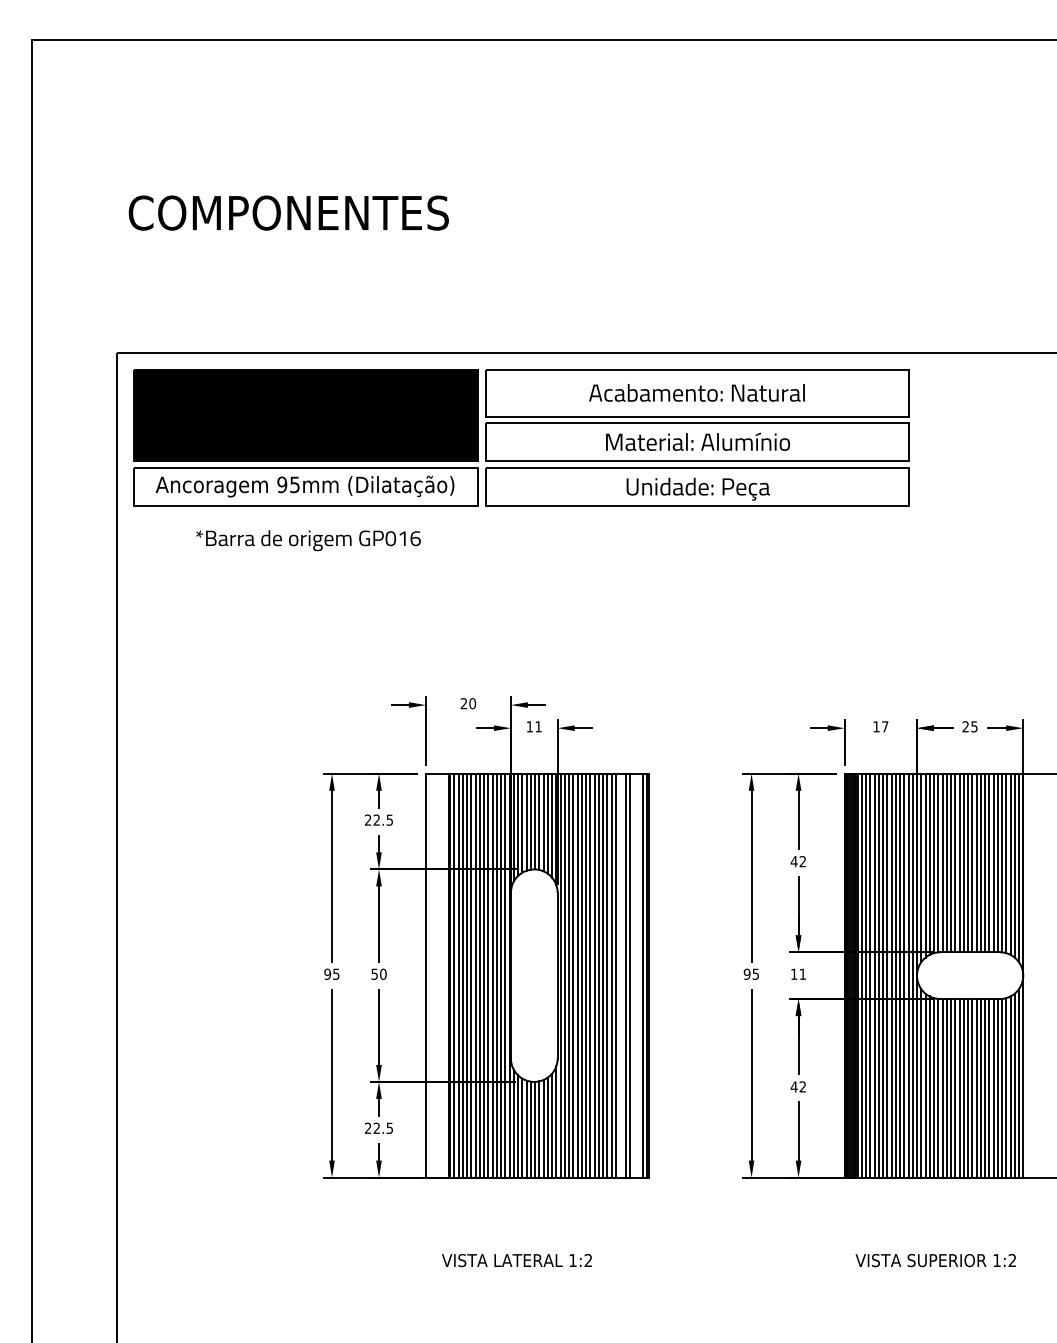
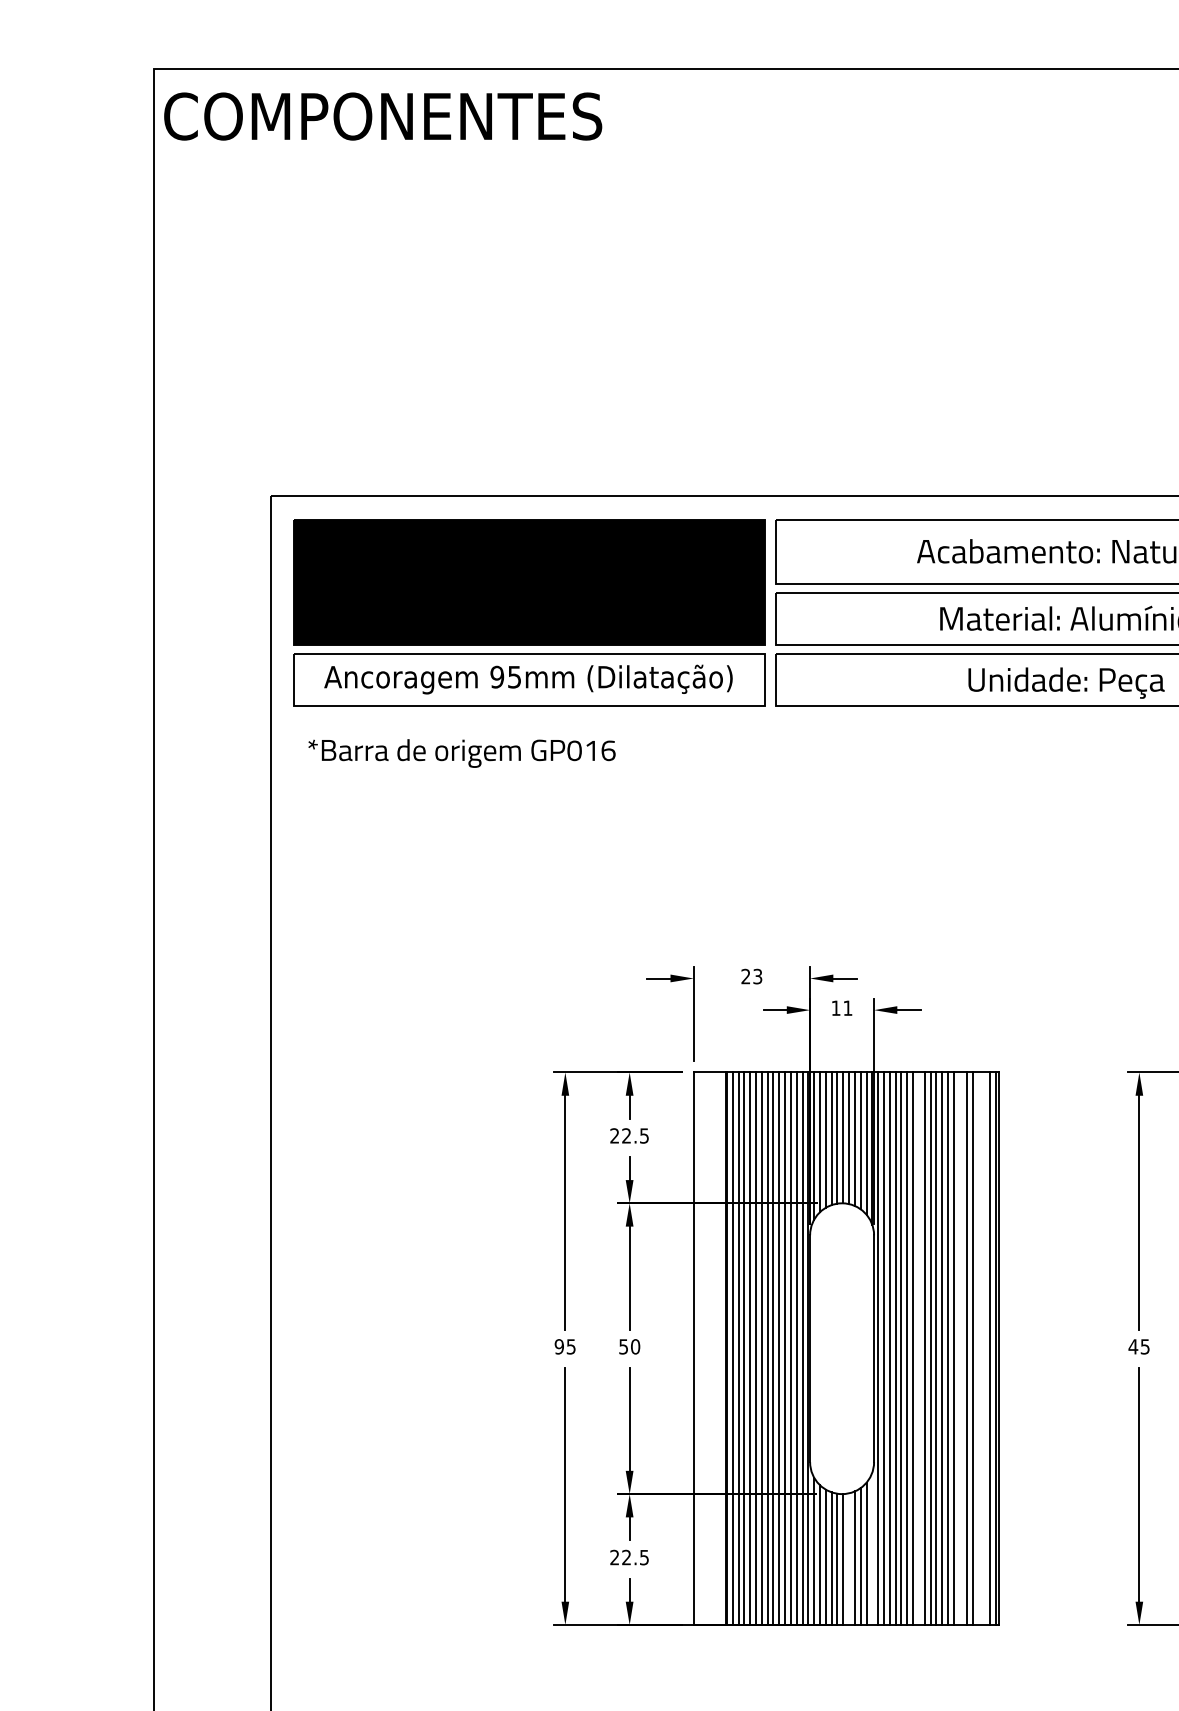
text: (288, 212) -> (382, 115), moved
text: (308, 540) -> (462, 753), moved
text: (472, 703) -> (757, 976), 20 -> 23
text: (746, 973) -> (1132, 1345), 95 -> 45
line: (590, 975) -> (918, 1348), removed
line: (556, 1121) -> (872, 1548), removed
line: (539, 1129) -> (849, 1559), removed

